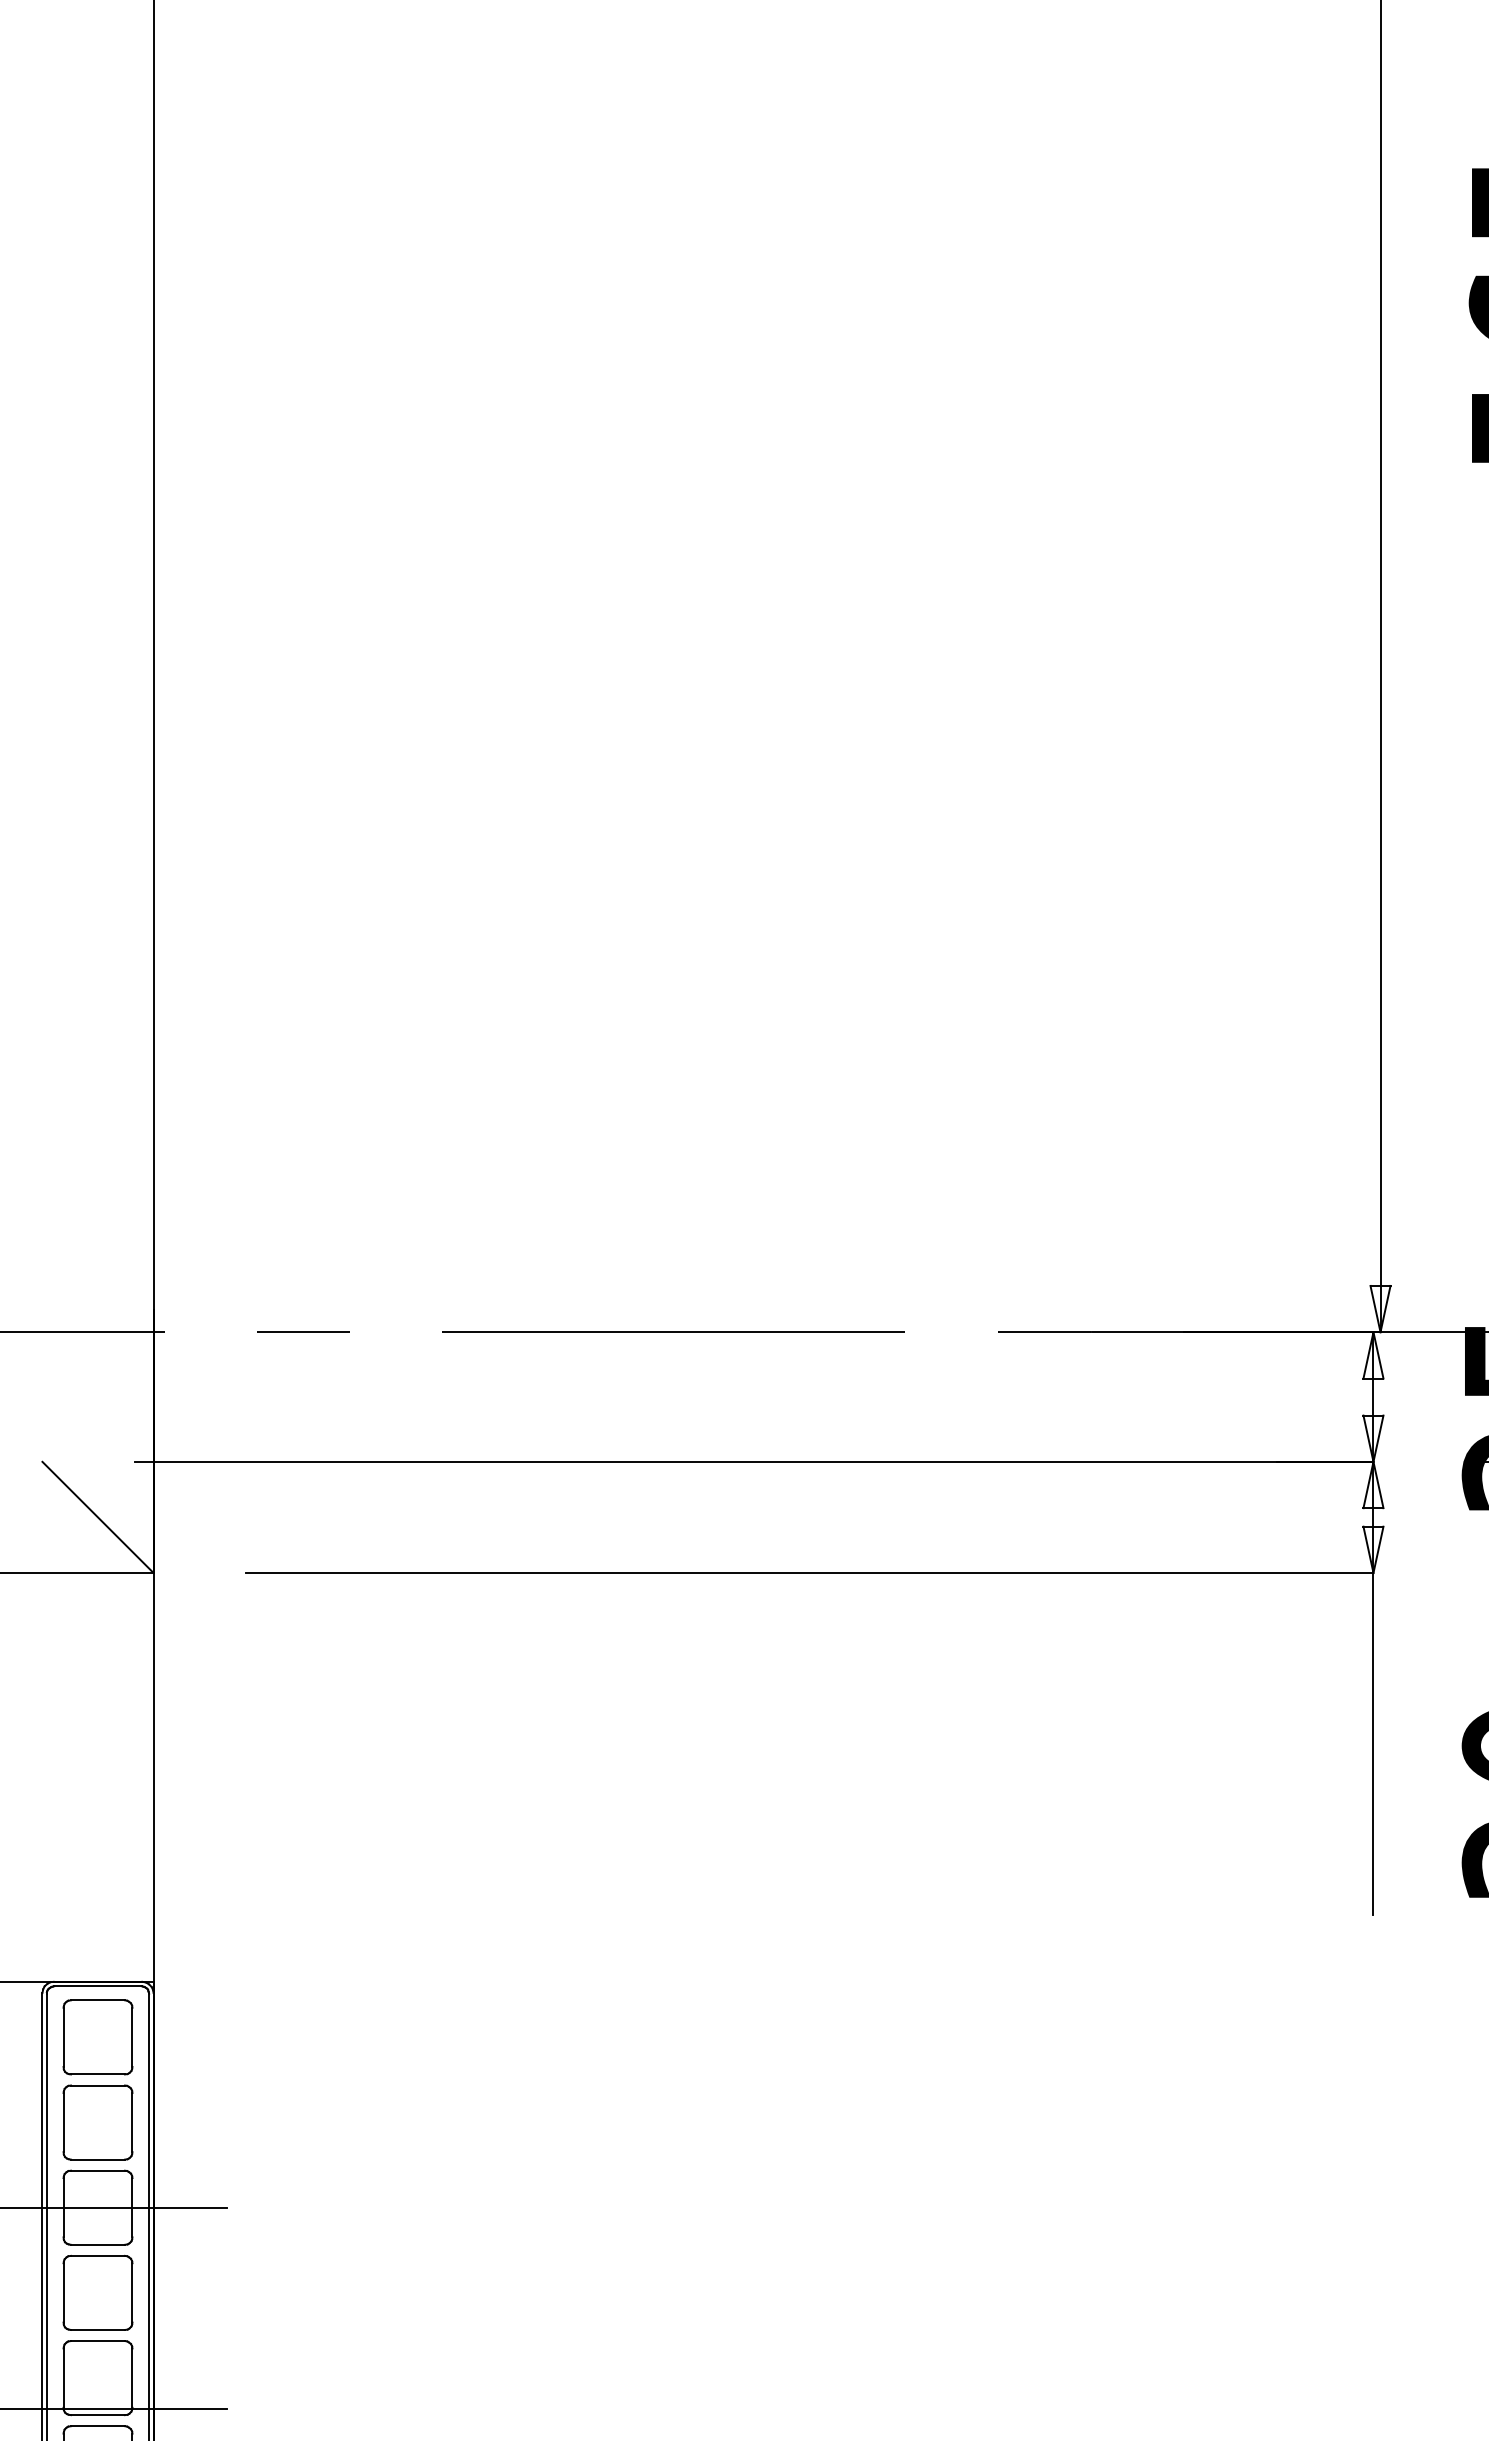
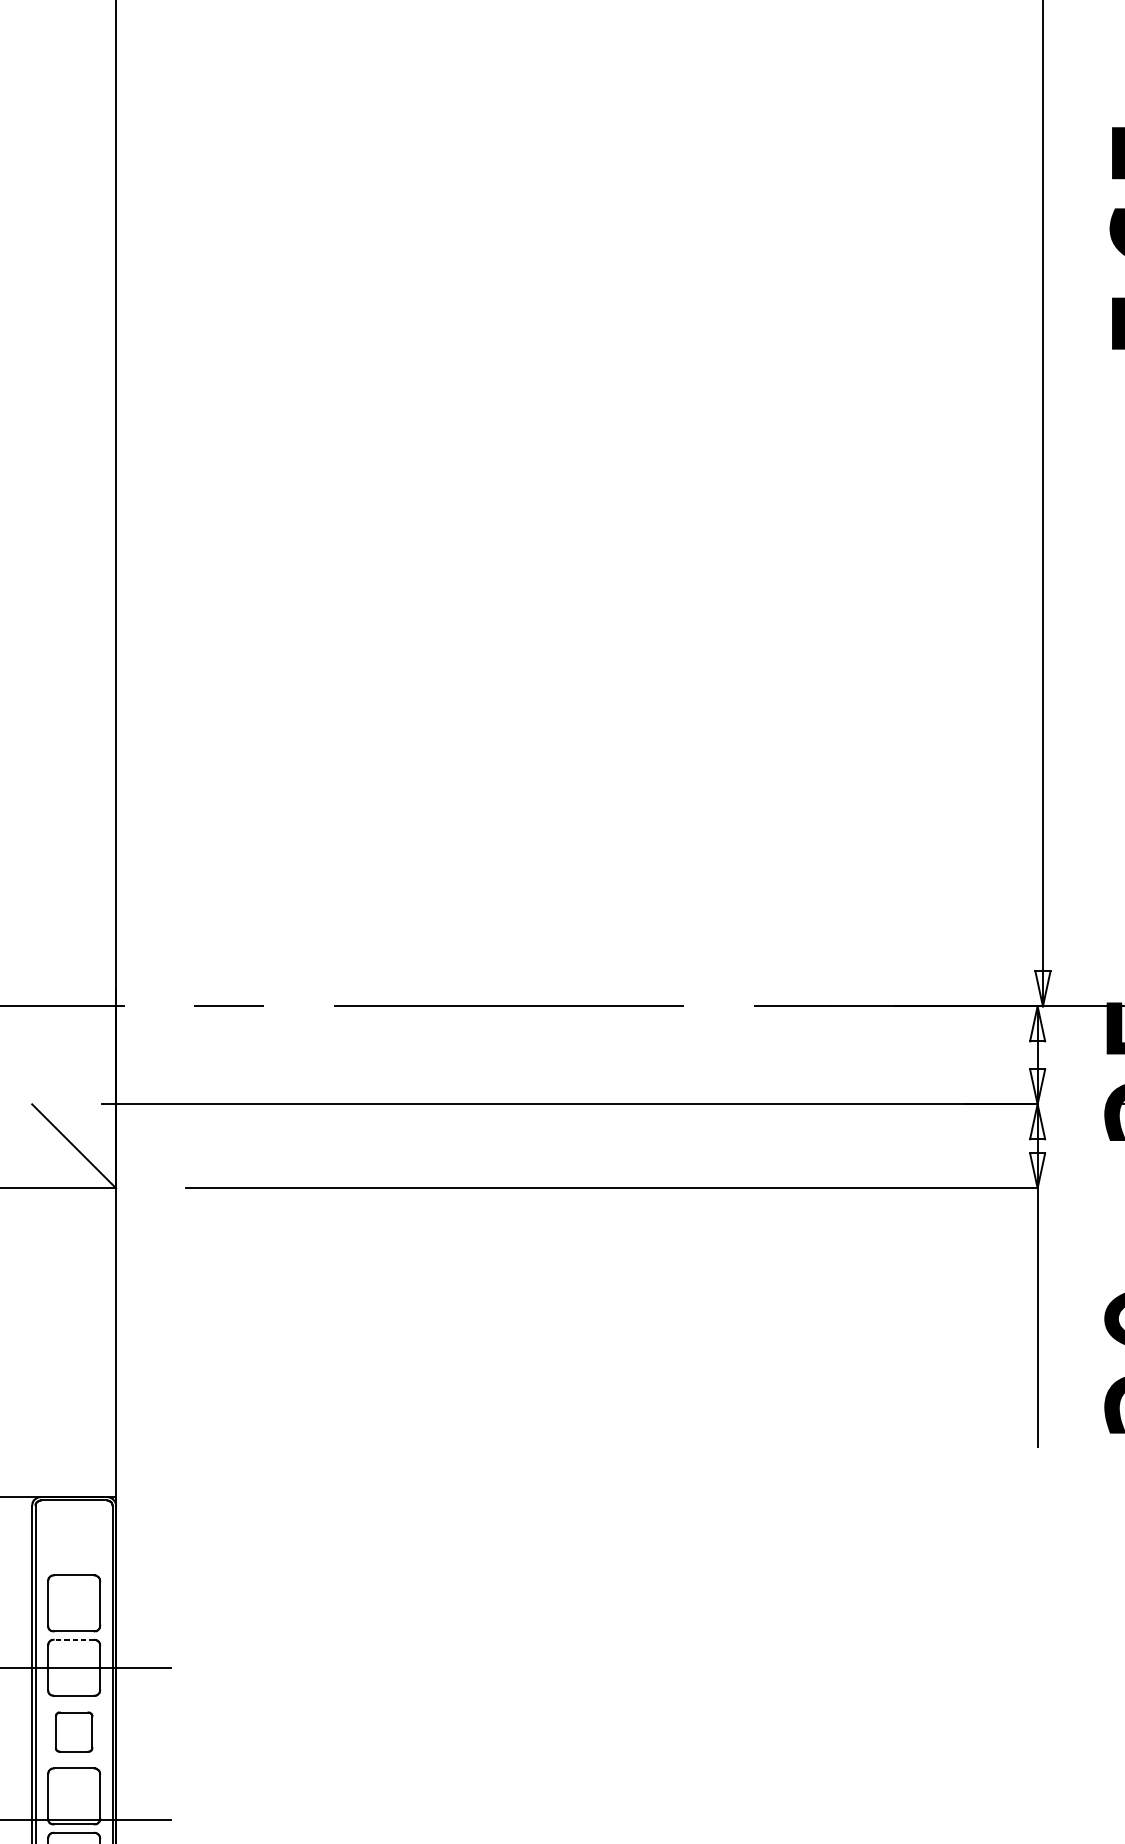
part: (97, 2037) -> (73, 1539), removed
line: (97, 2170) -> (73, 1639), solid -> dashed
part: (97, 2292) -> (73, 1731), size x0.7

